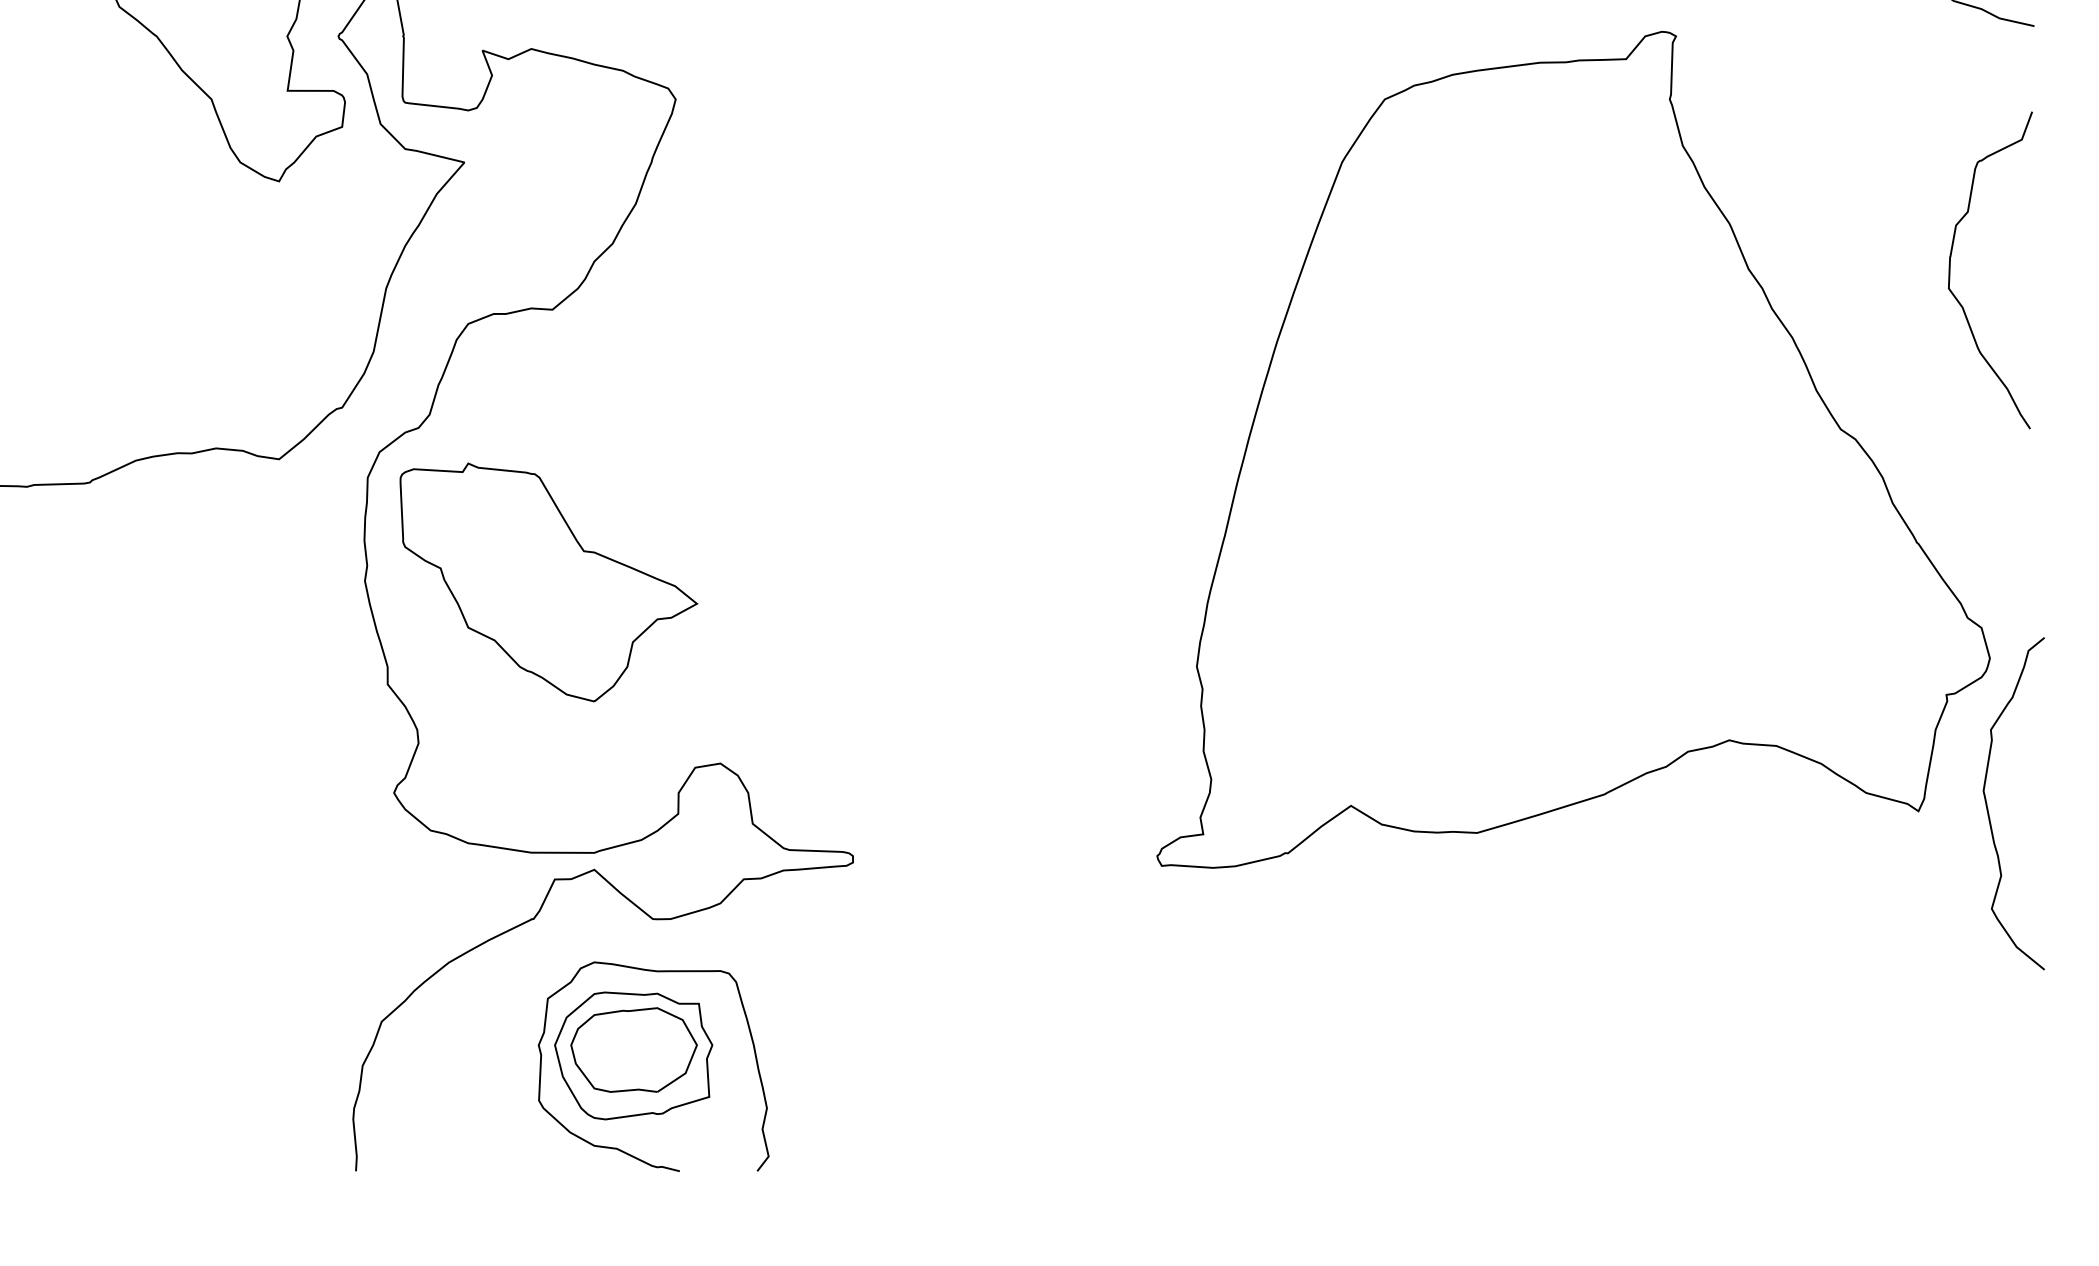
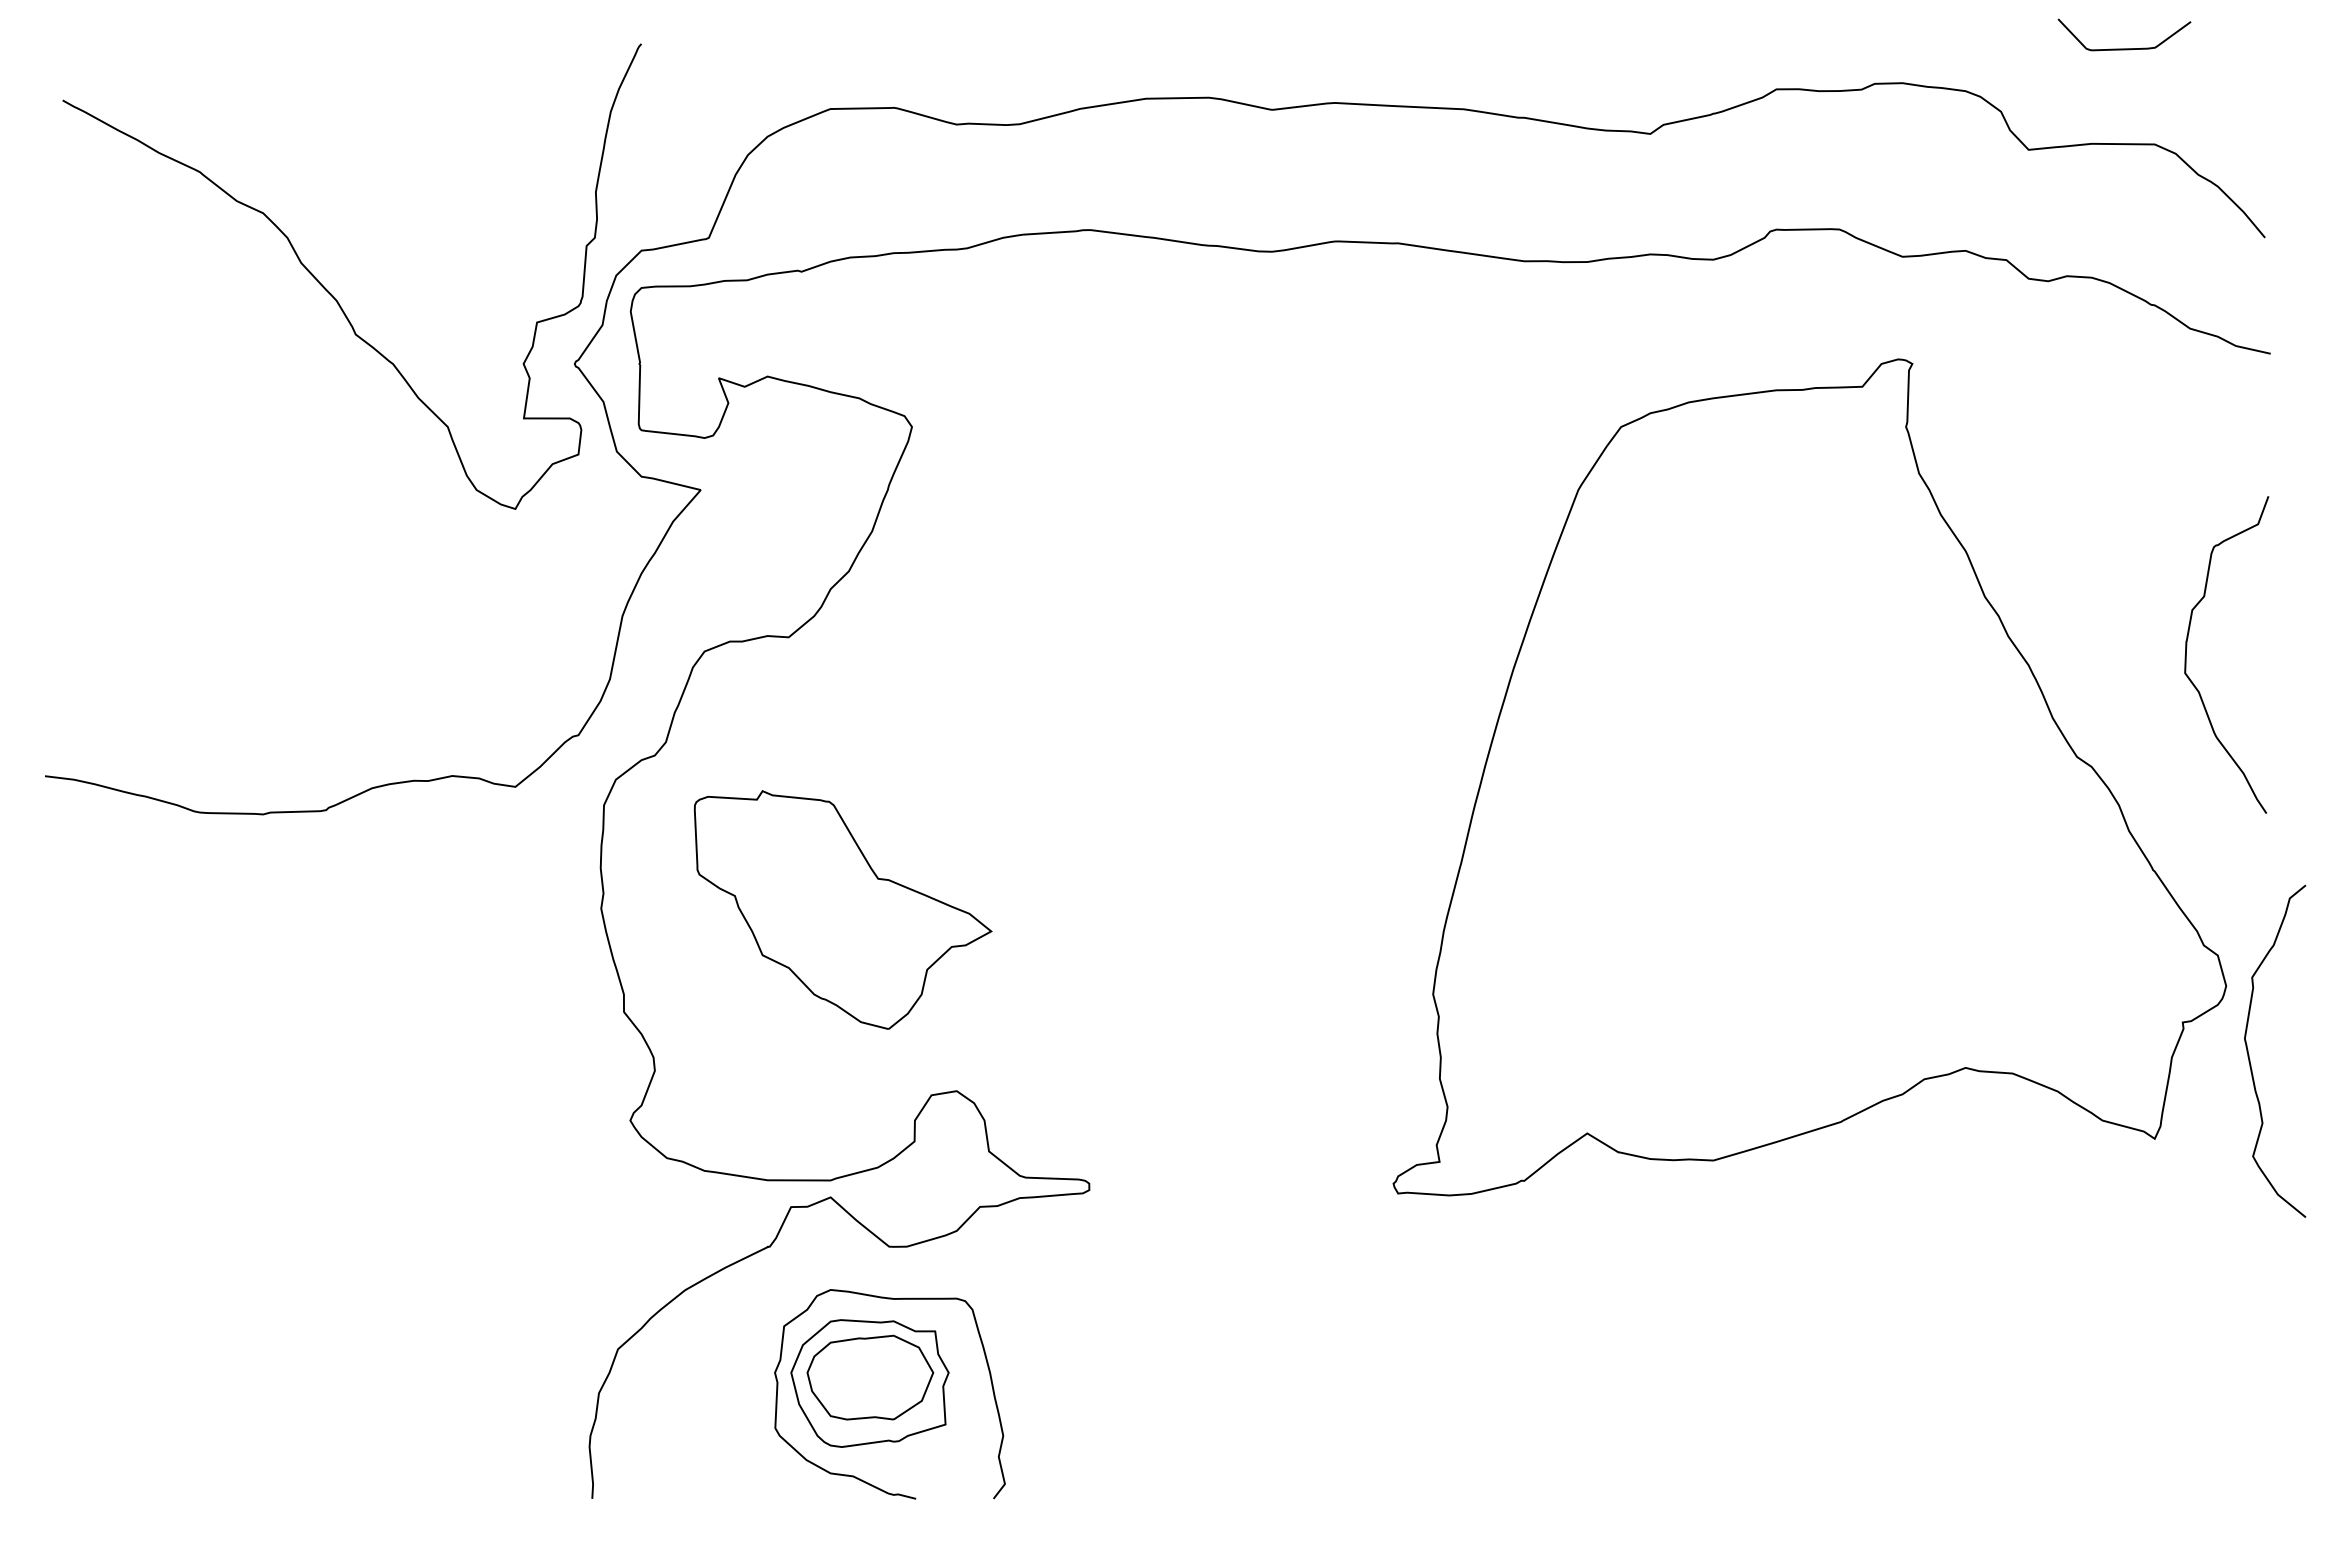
curve: (1951, 262) -> (2187, 647), moved
part: (548, 581) -> (842, 909), moved
curve: (1988, 806) -> (2249, 1054), moved

